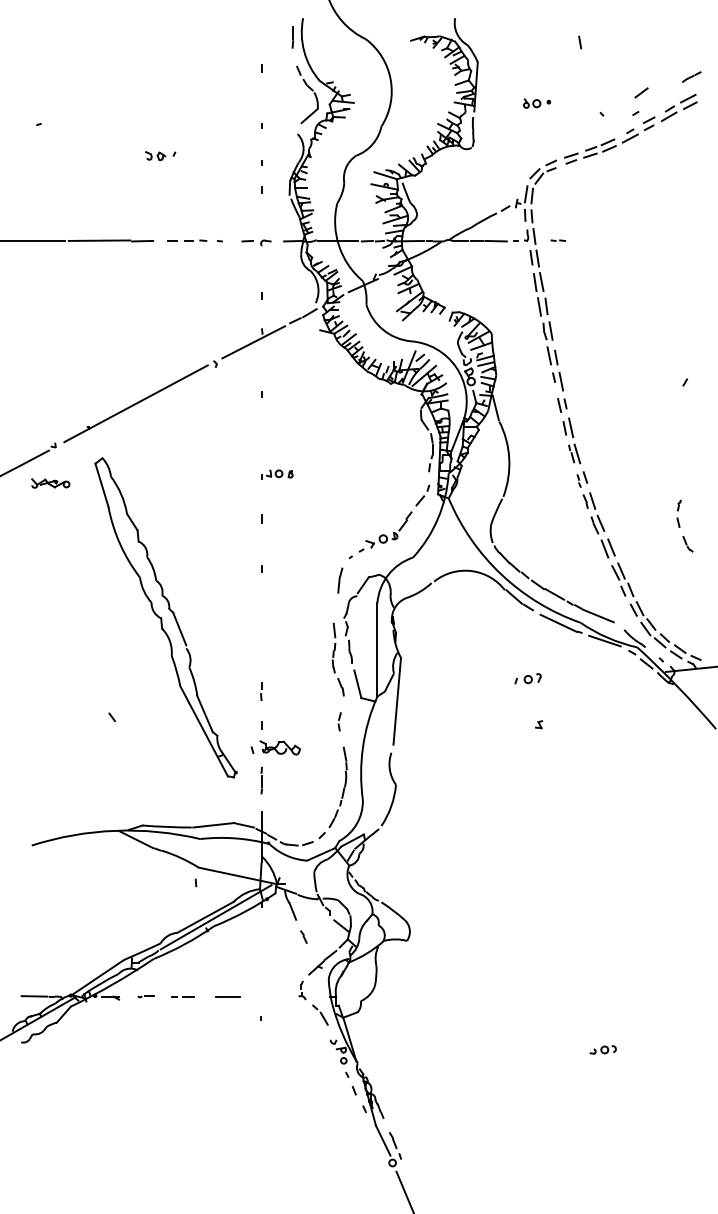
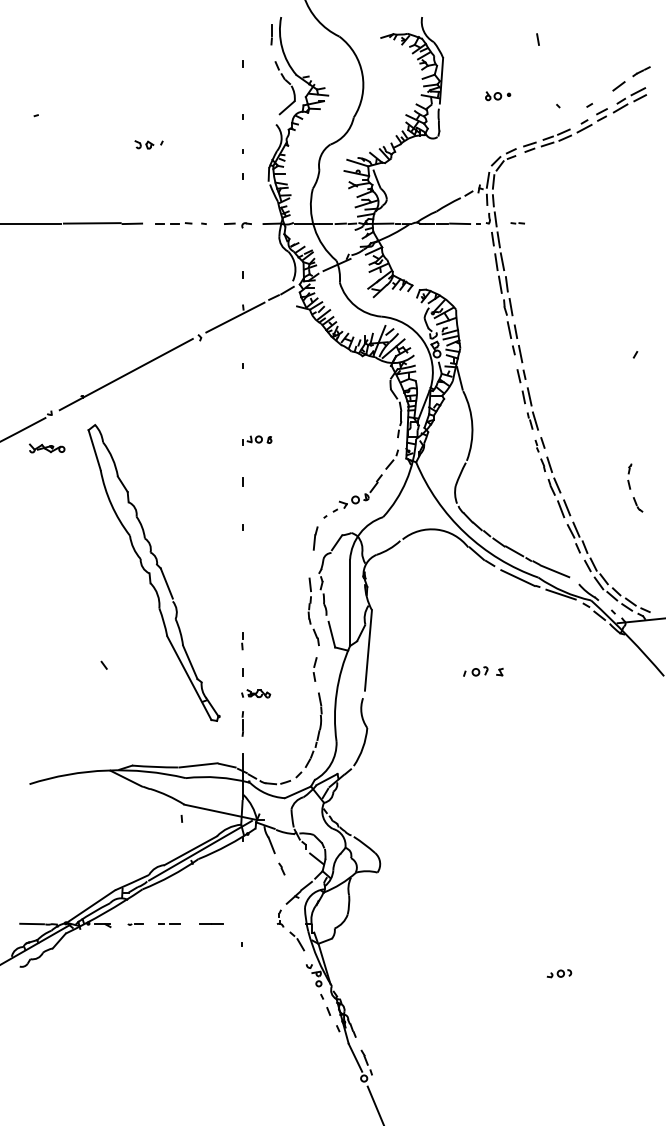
line: (641, 93) -> (618, 86), moved
part: (527, 678) -> (475, 671), moved
part: (339, 721) -> (314, 669), size x1.43
part: (276, 747) -> (256, 693), size x0.62

